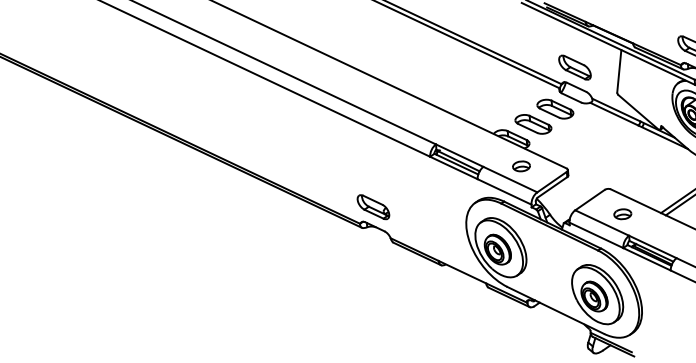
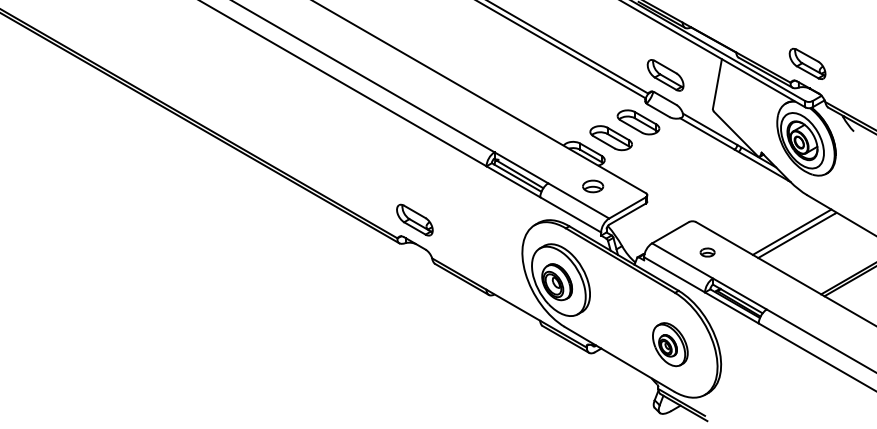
part: (622, 214) -> (707, 252), size x0.7
part: (597, 294) -> (670, 344), size x0.6

